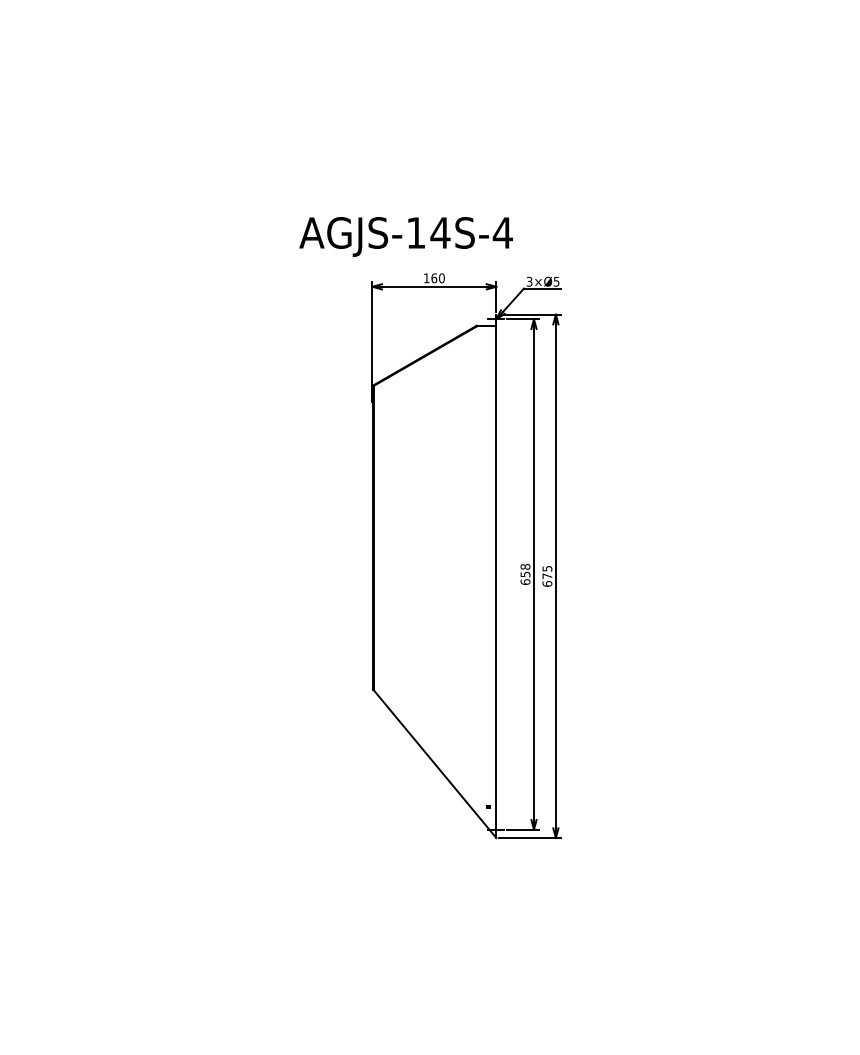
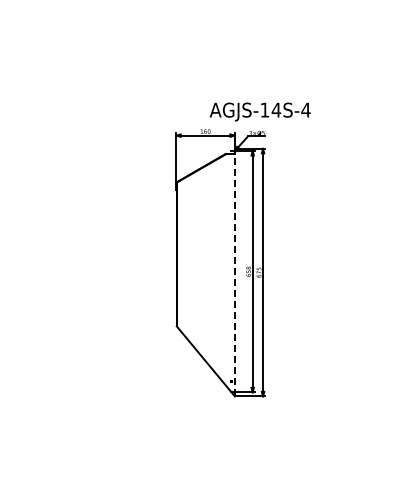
text: (404, 235) -> (259, 111), moved
line: (495, 580) -> (234, 274), solid -> dashed

